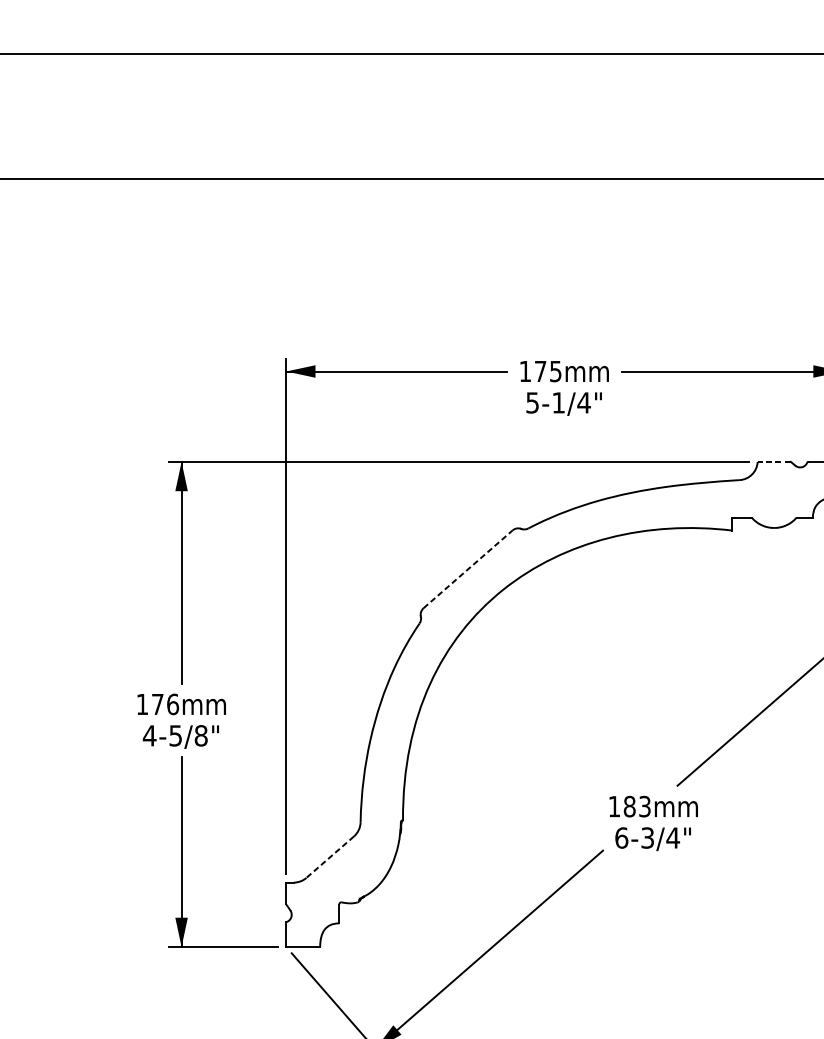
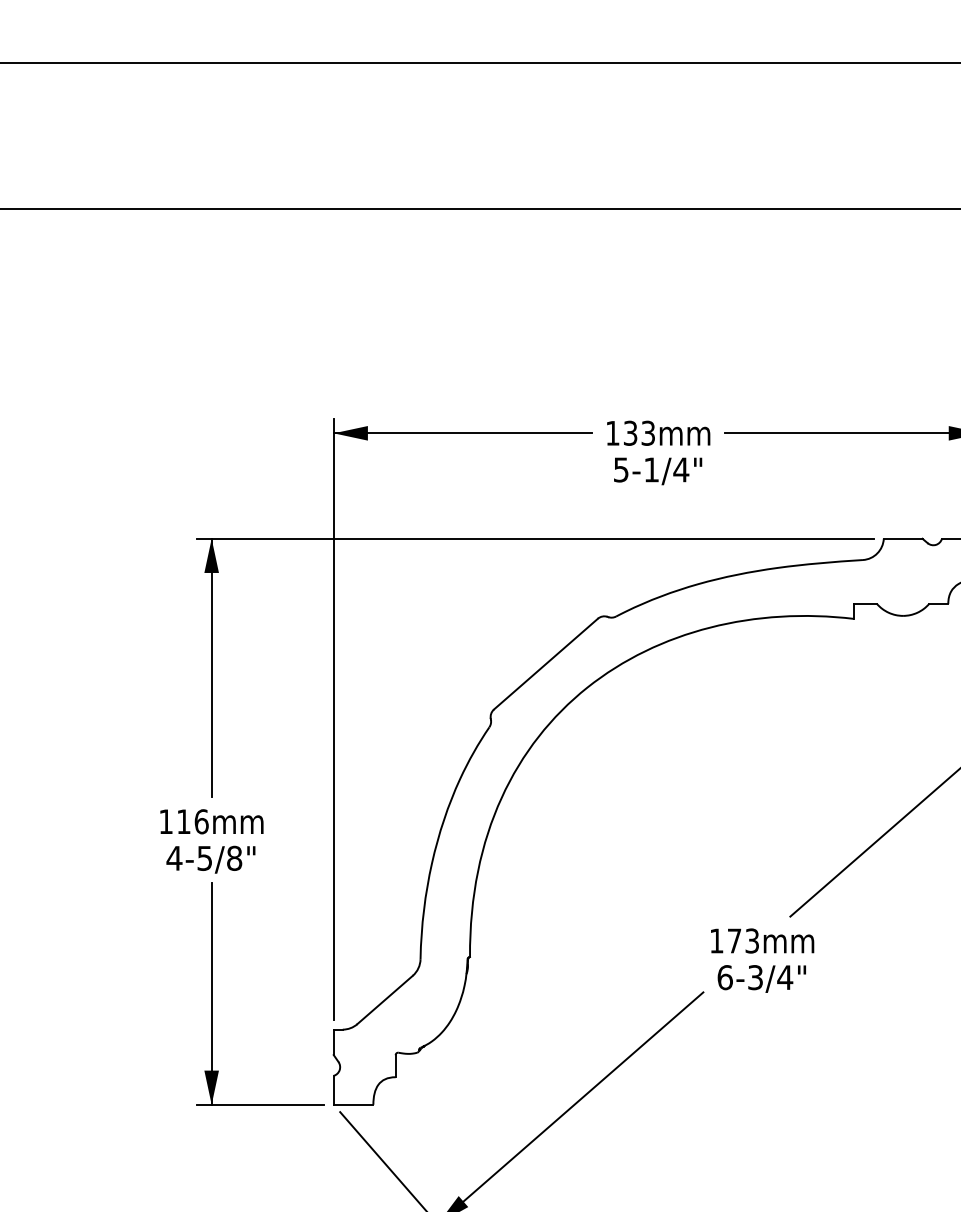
text: (548, 370) -> (639, 432), 175 -> 133
line: (773, 461) -> (902, 538), dashed -> solid
line: (467, 569) -> (545, 664), dashed -> solid
text: (157, 704) -> (183, 821), 176 -> 116
text: (629, 806) -> (734, 940), 183 -> 173
line: (330, 856) -> (385, 999), dashed -> solid

